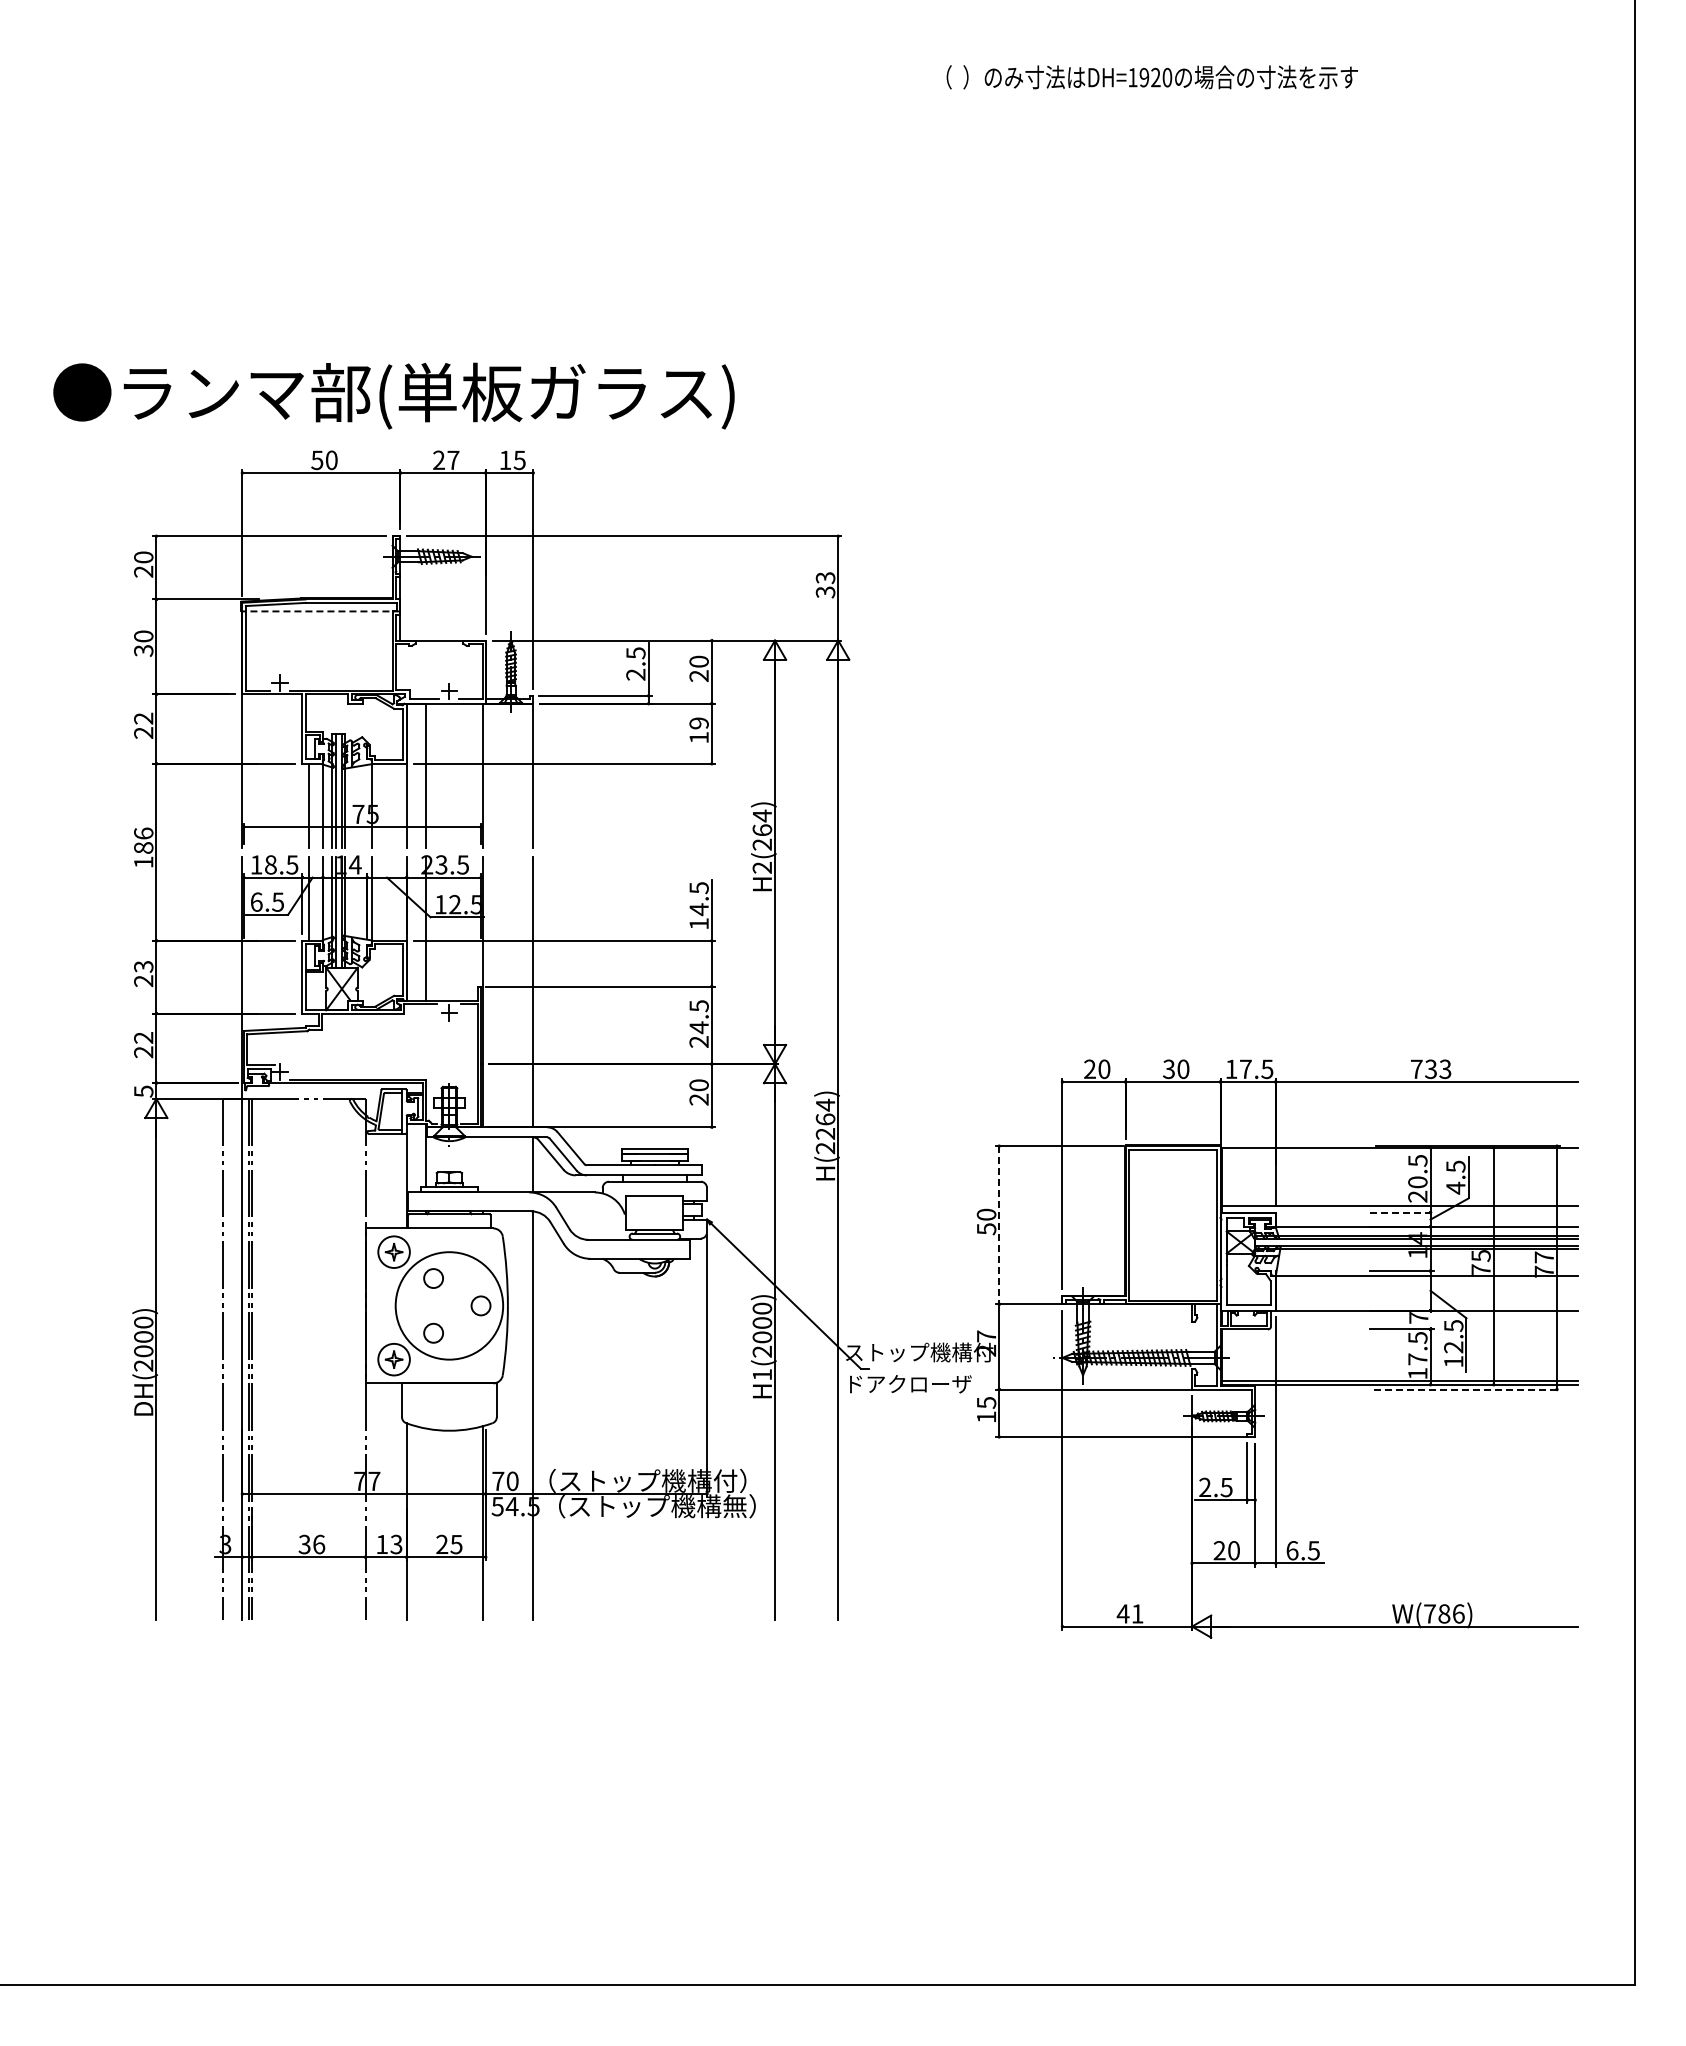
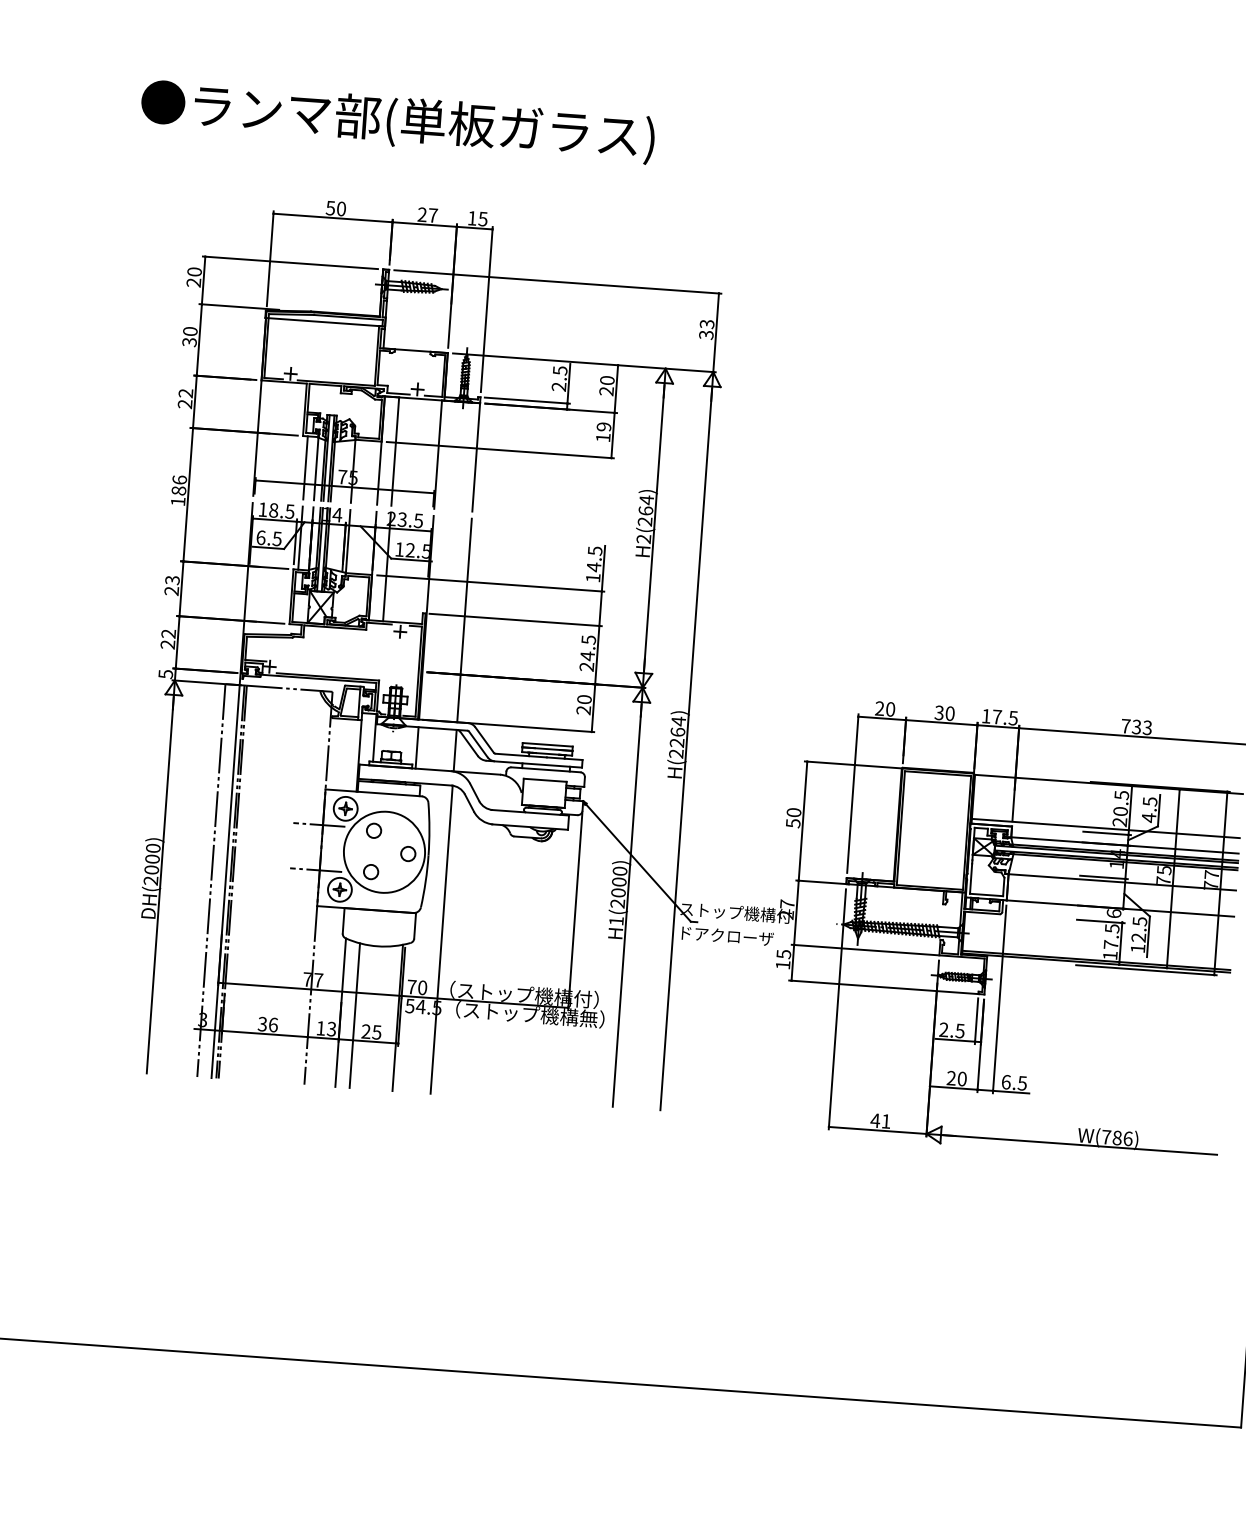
text: (393, 395) -> (397, 121), moved
line: (320, 611) -> (324, 322), dashed -> solid
line: (482, 1164) -> (417, 747), added
line: (1402, 1212) -> (1107, 833), dashed -> solid
line: (999, 1225) -> (803, 821), dashed -> solid
line: (360, 1275) -> (319, 824), added
text: (1418, 1317) -> (1113, 913), 7 -> 6
line: (360, 1335) -> (315, 869), added
line: (1467, 1389) -> (1146, 970), dashed -> solid
line: (425, 1524) -> (354, 1015), added

